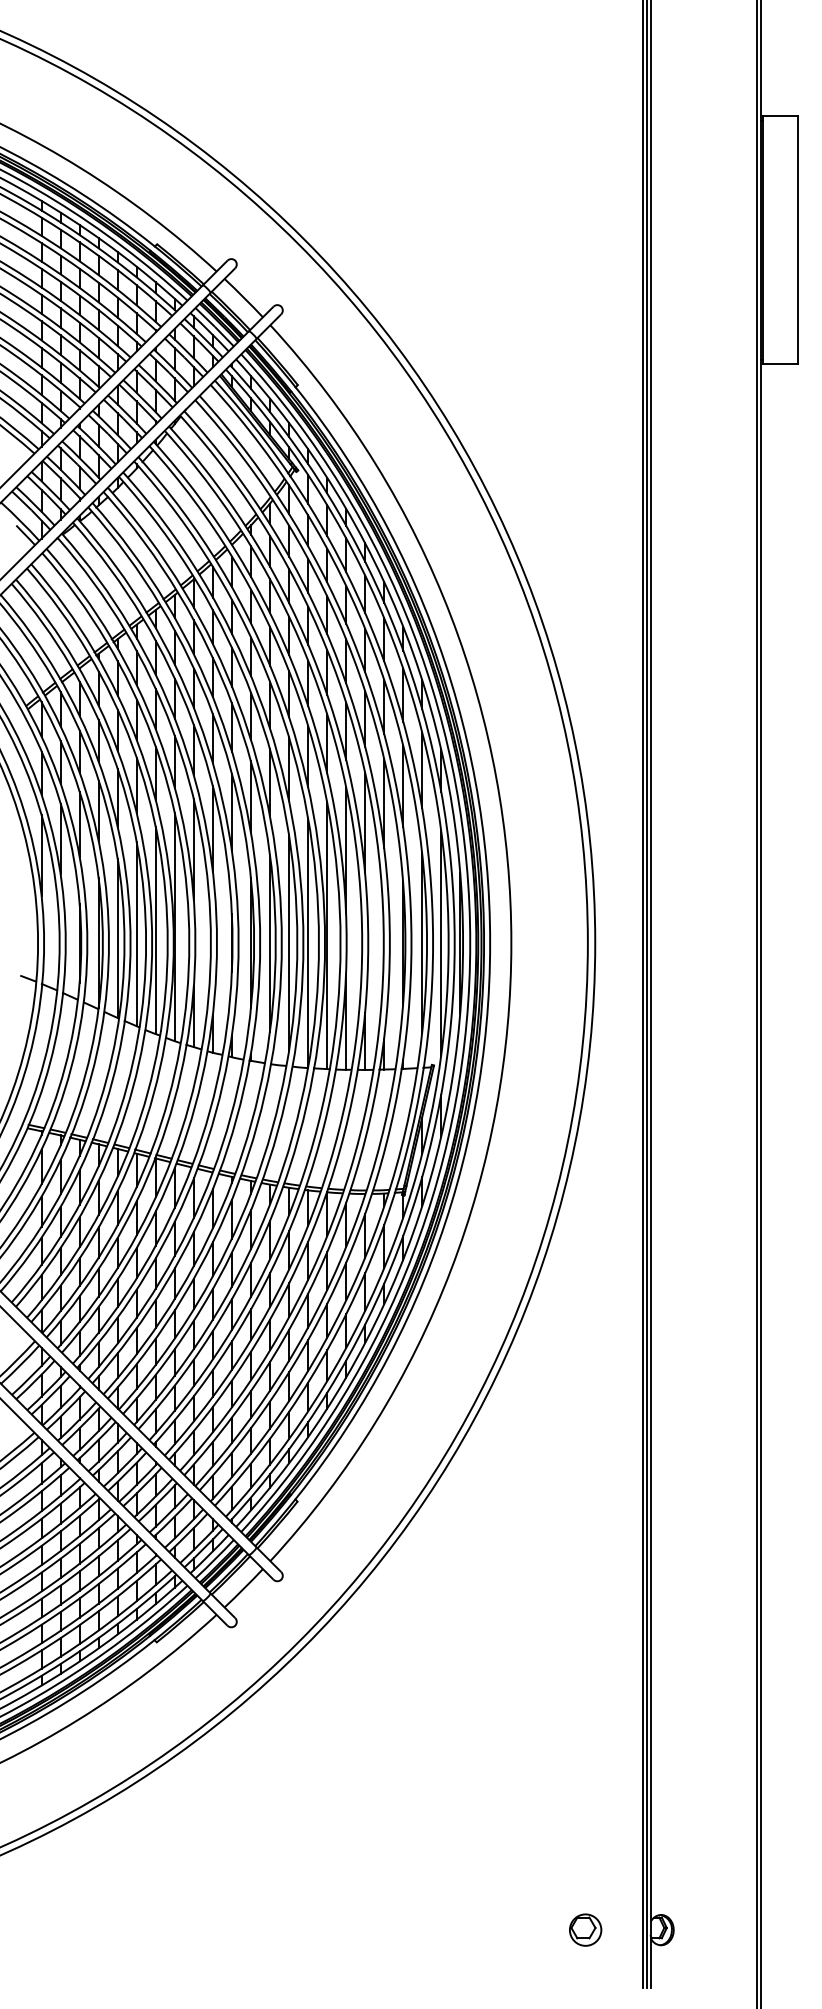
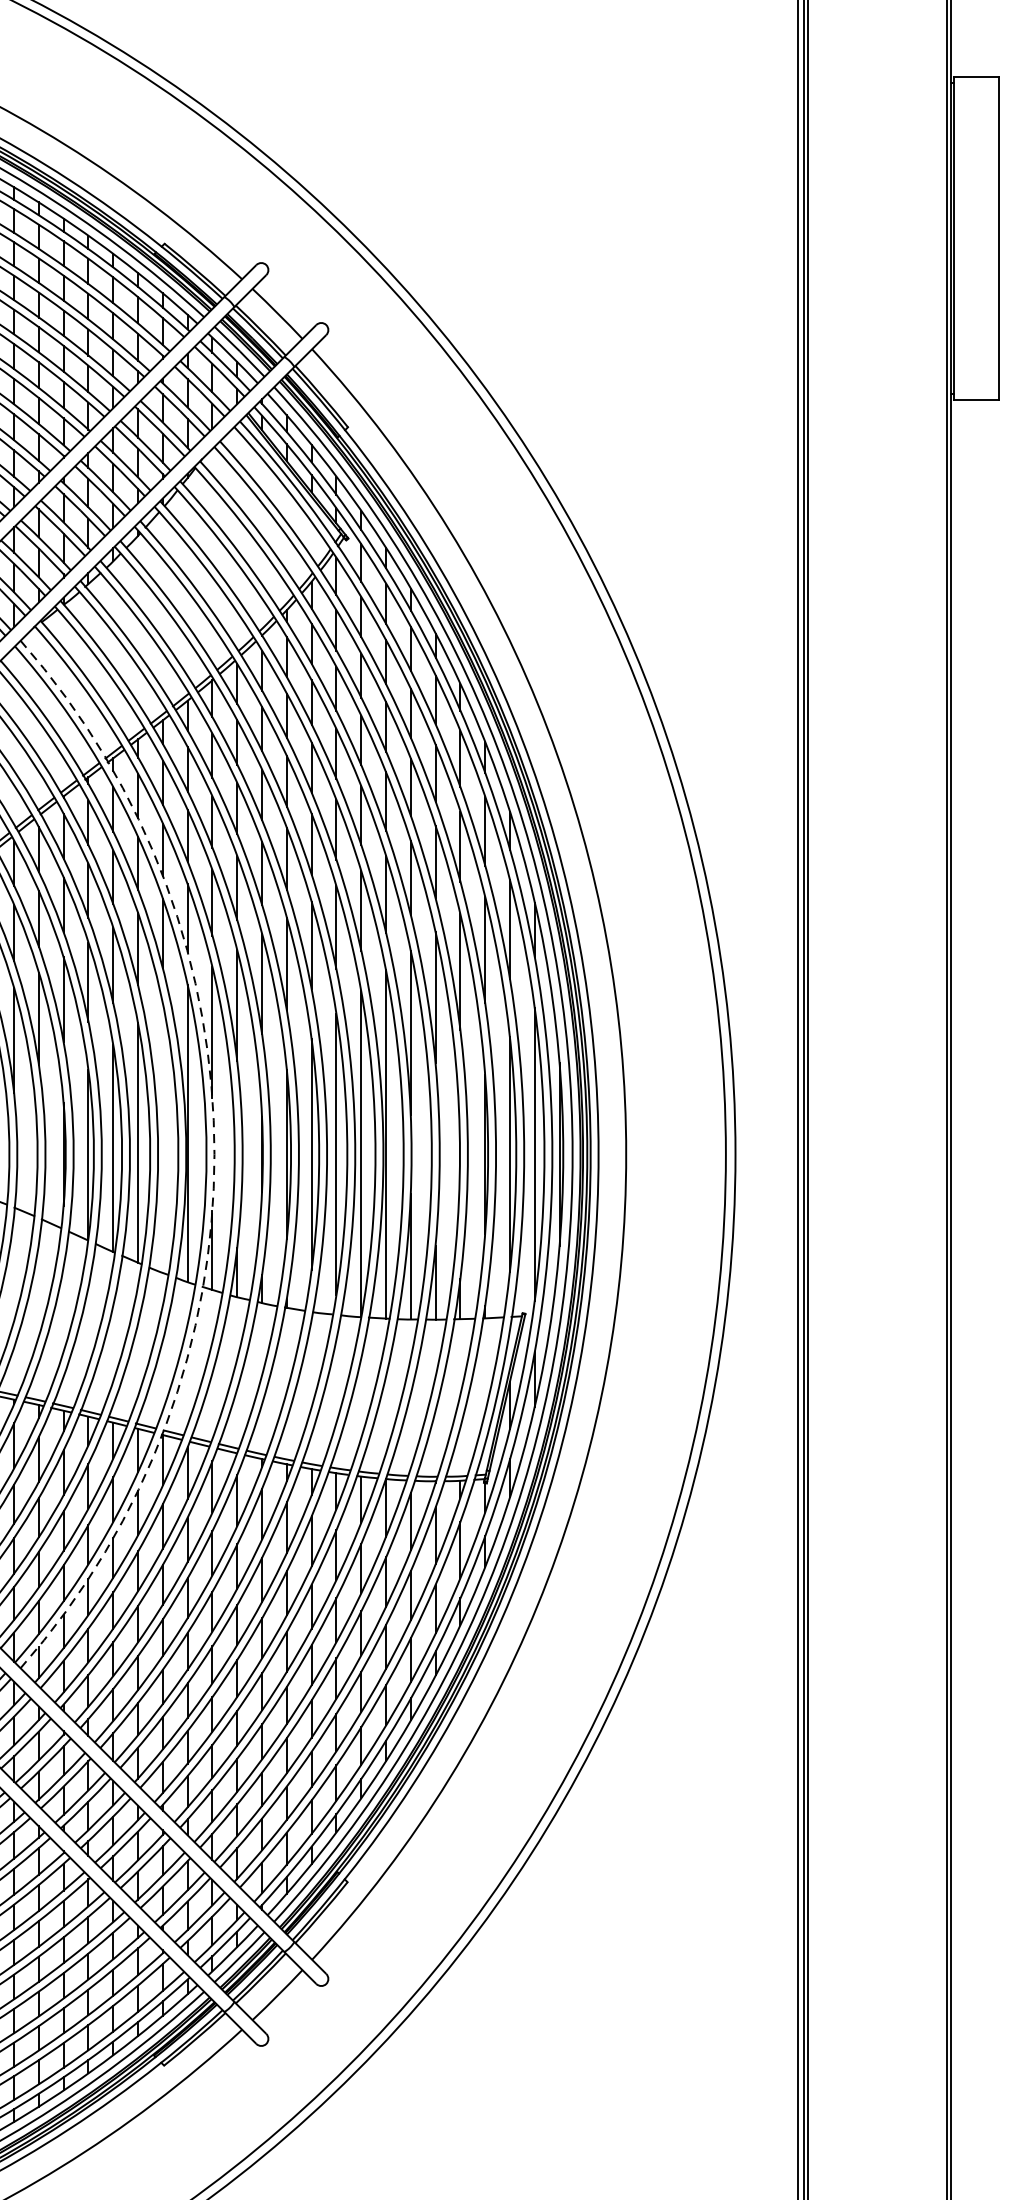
line: (155, 930) -> (162, 1137), removed
arc: (195, 943) -> (214, 1154), solid -> dashed

